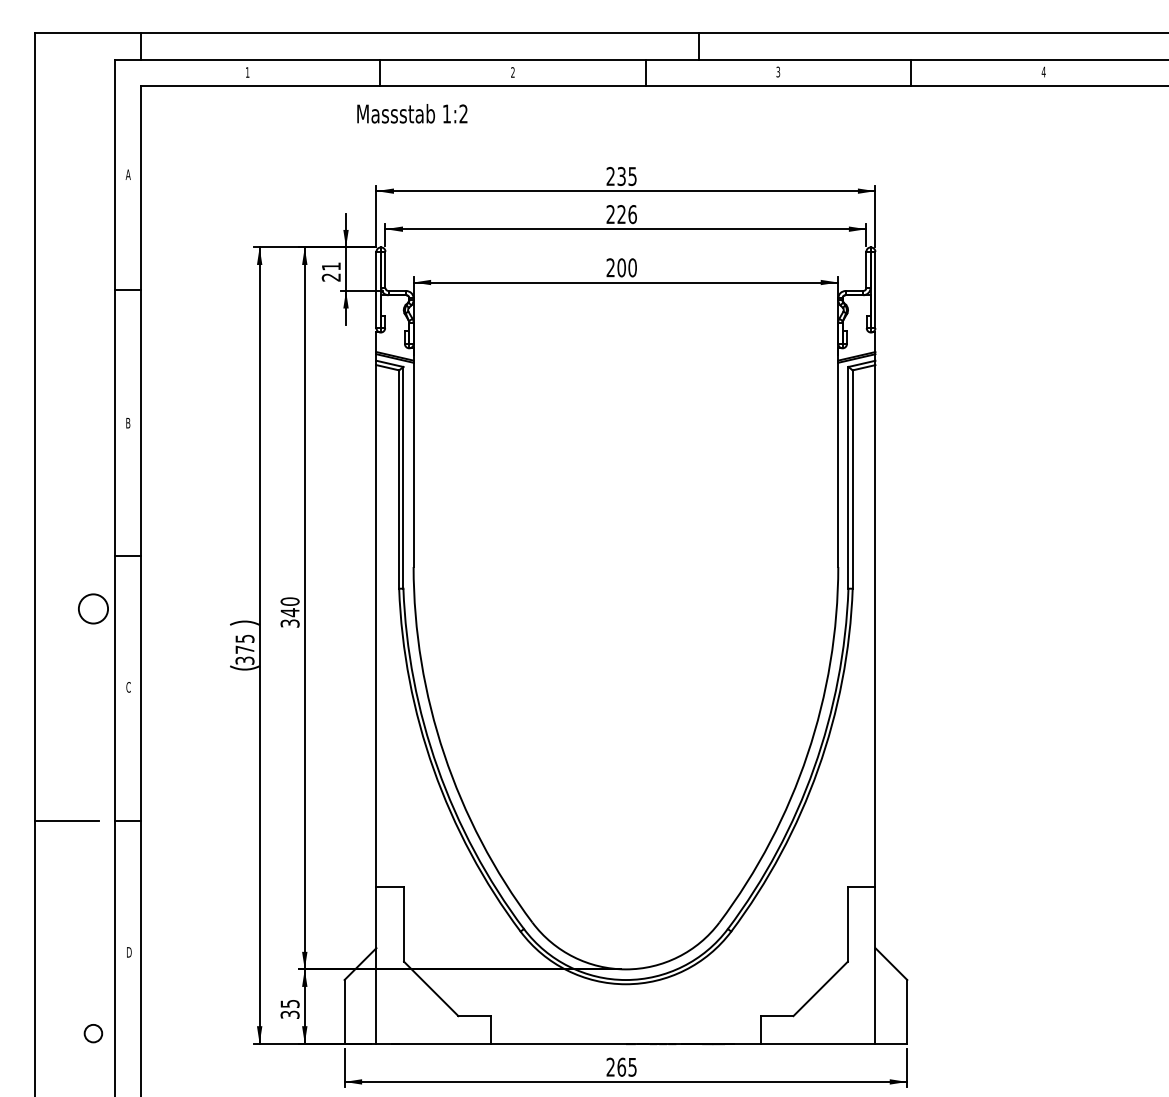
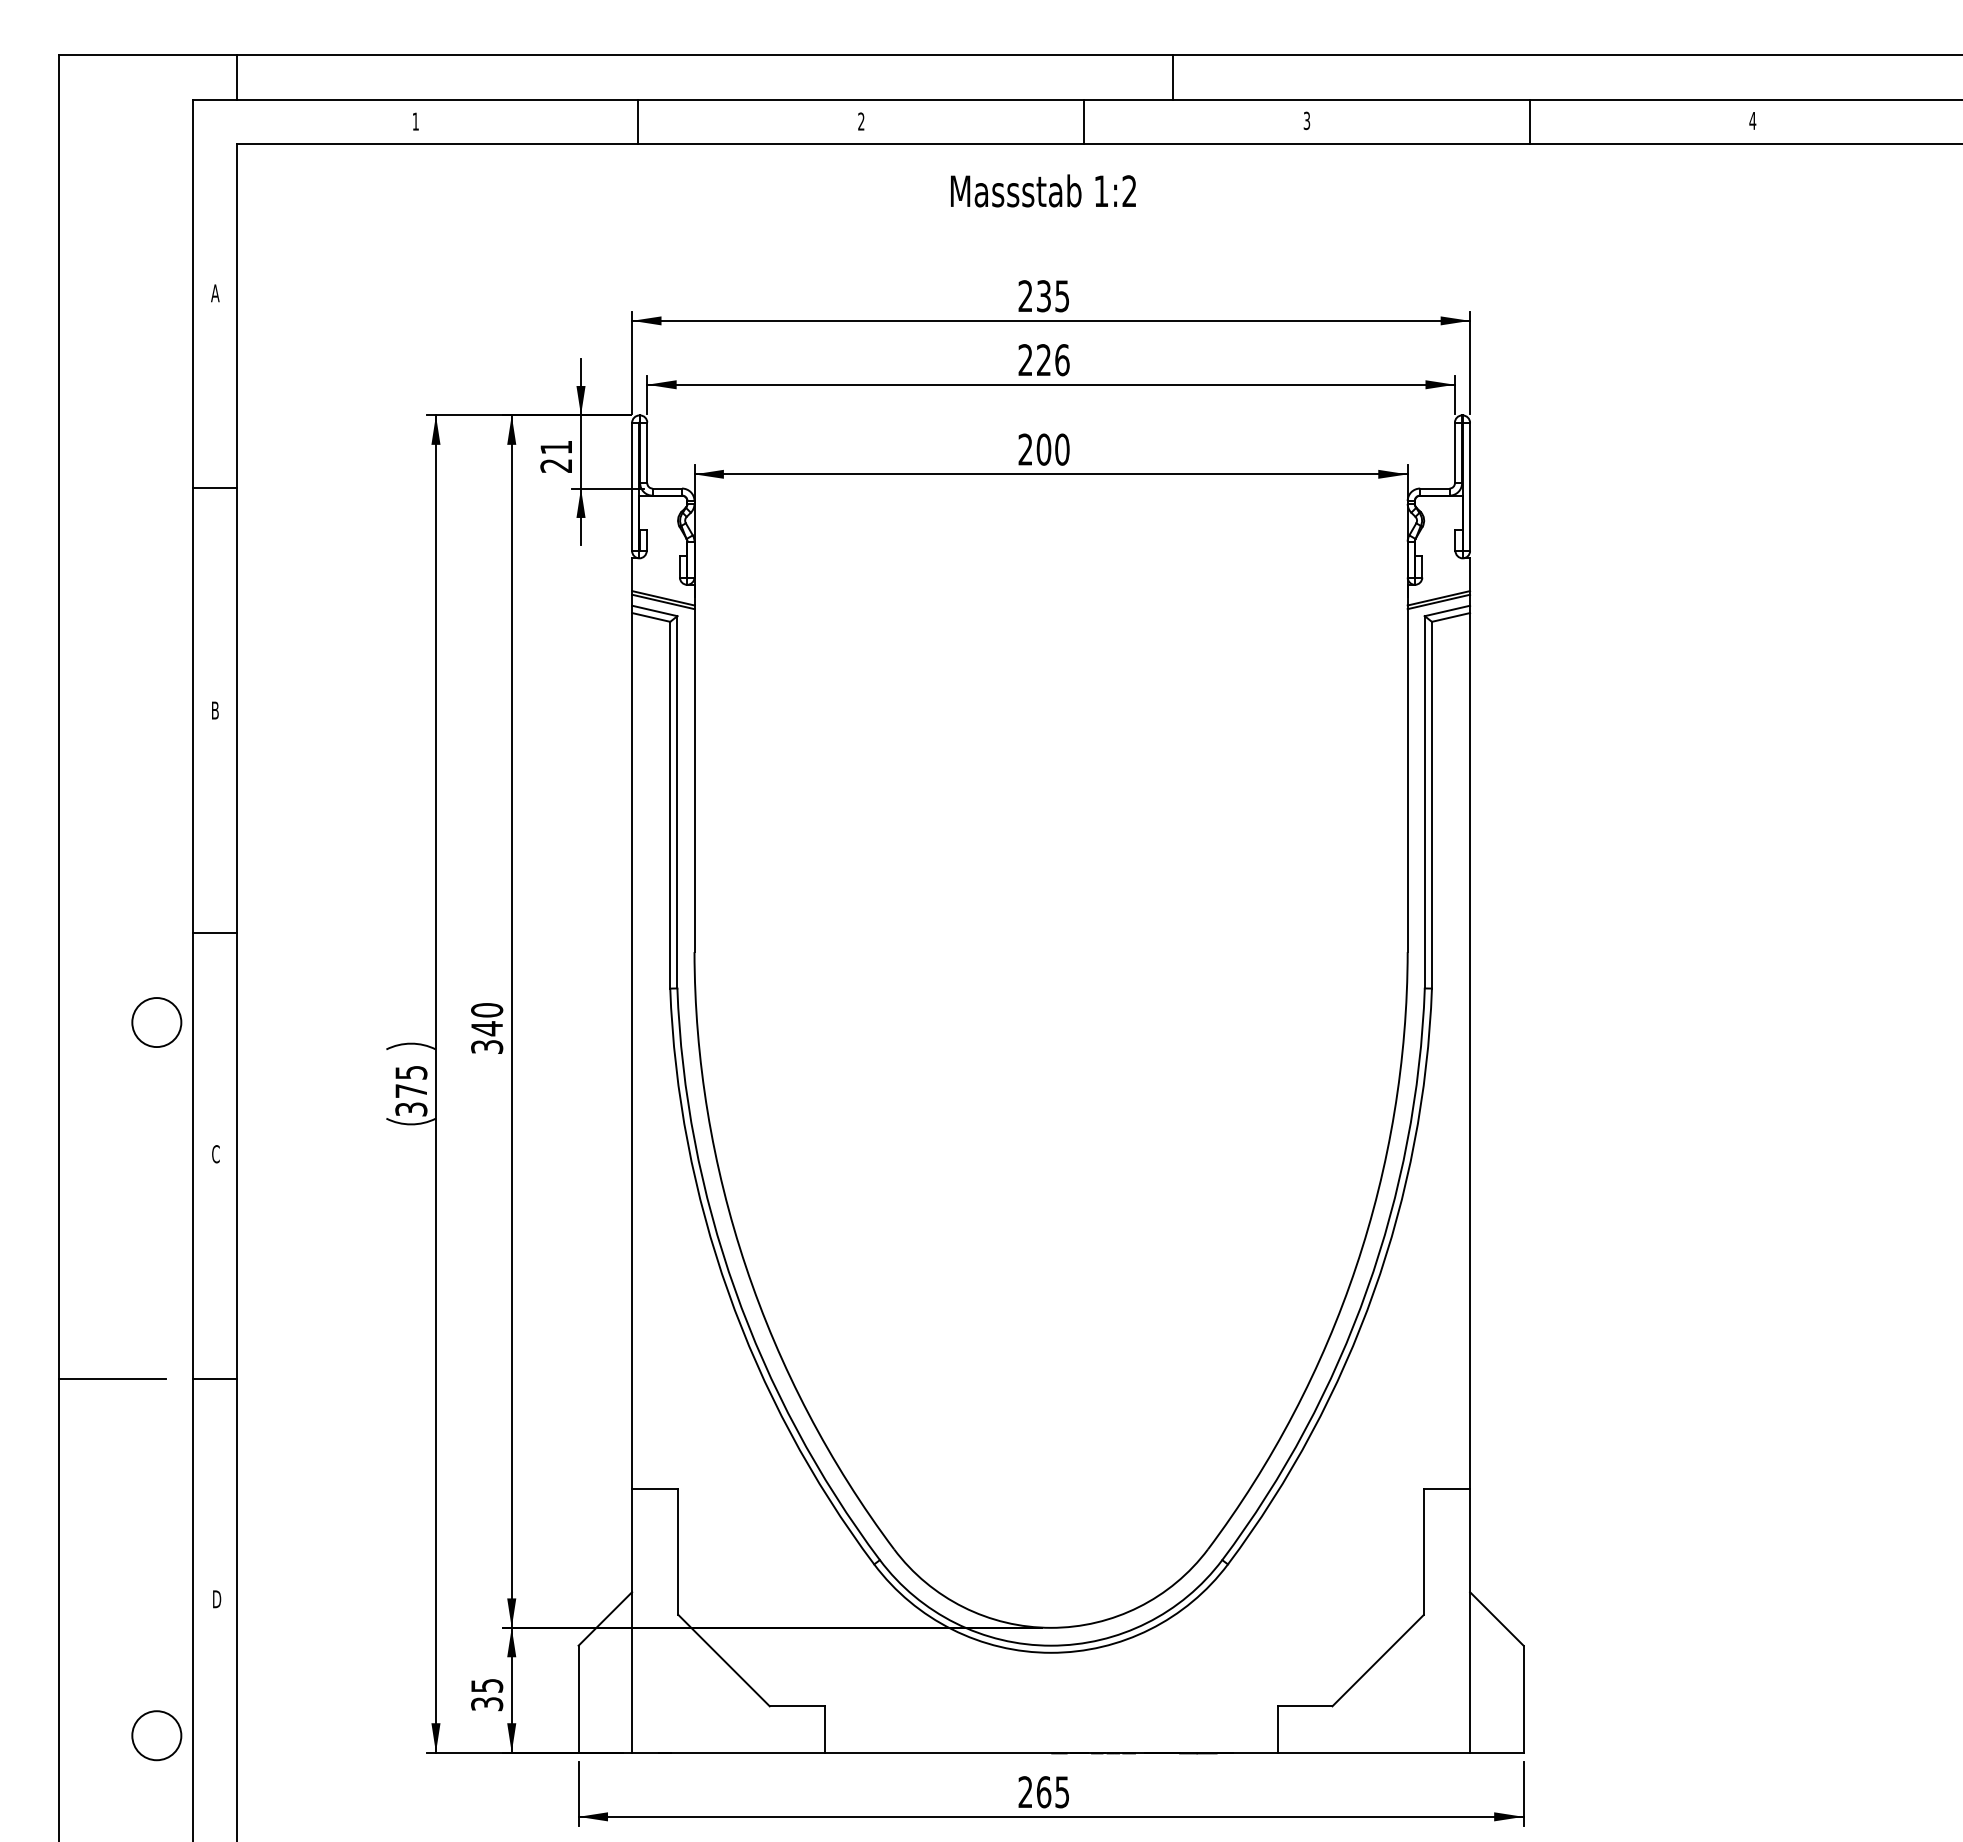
text: (412, 113) -> (1043, 190), moved
circle: (93, 1033) -> (156, 1735), size x1.67

